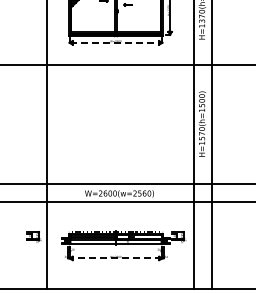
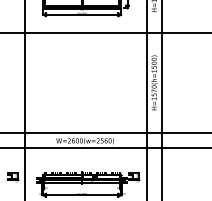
line: (116, 42) -> (82, 14), dashed -> solid
line: (115, 258) -> (81, 195), dashed -> solid

